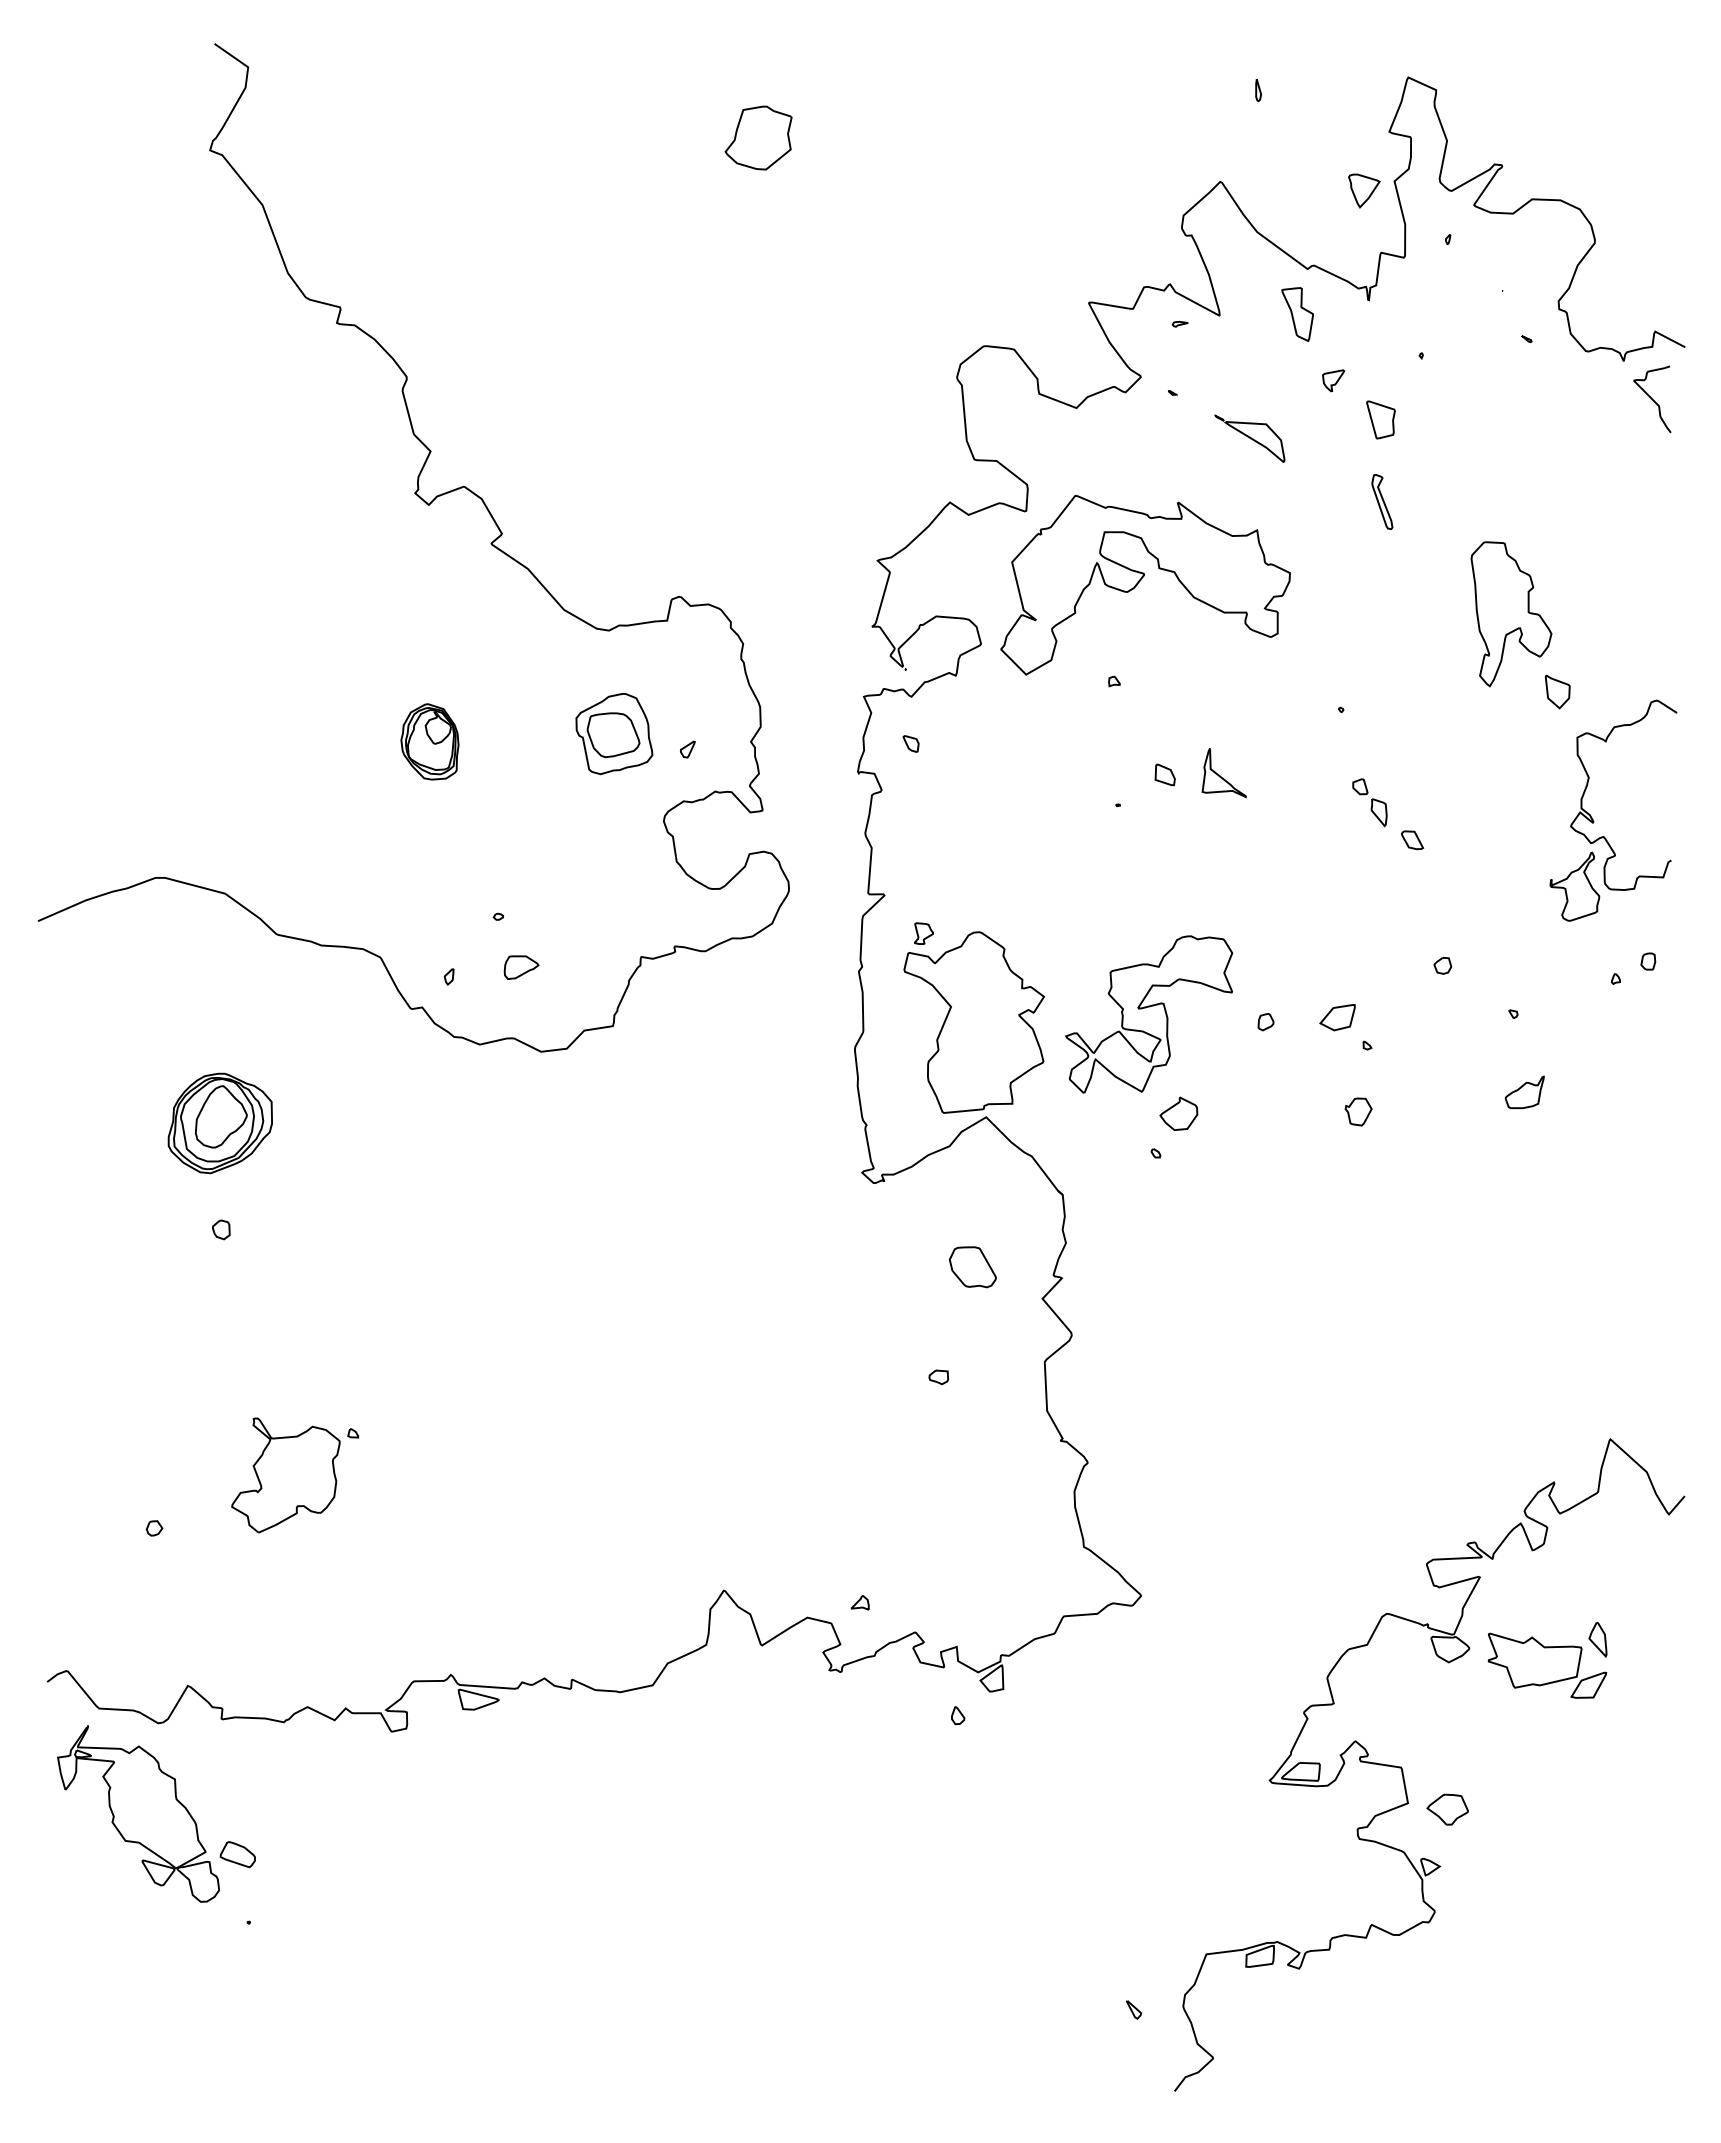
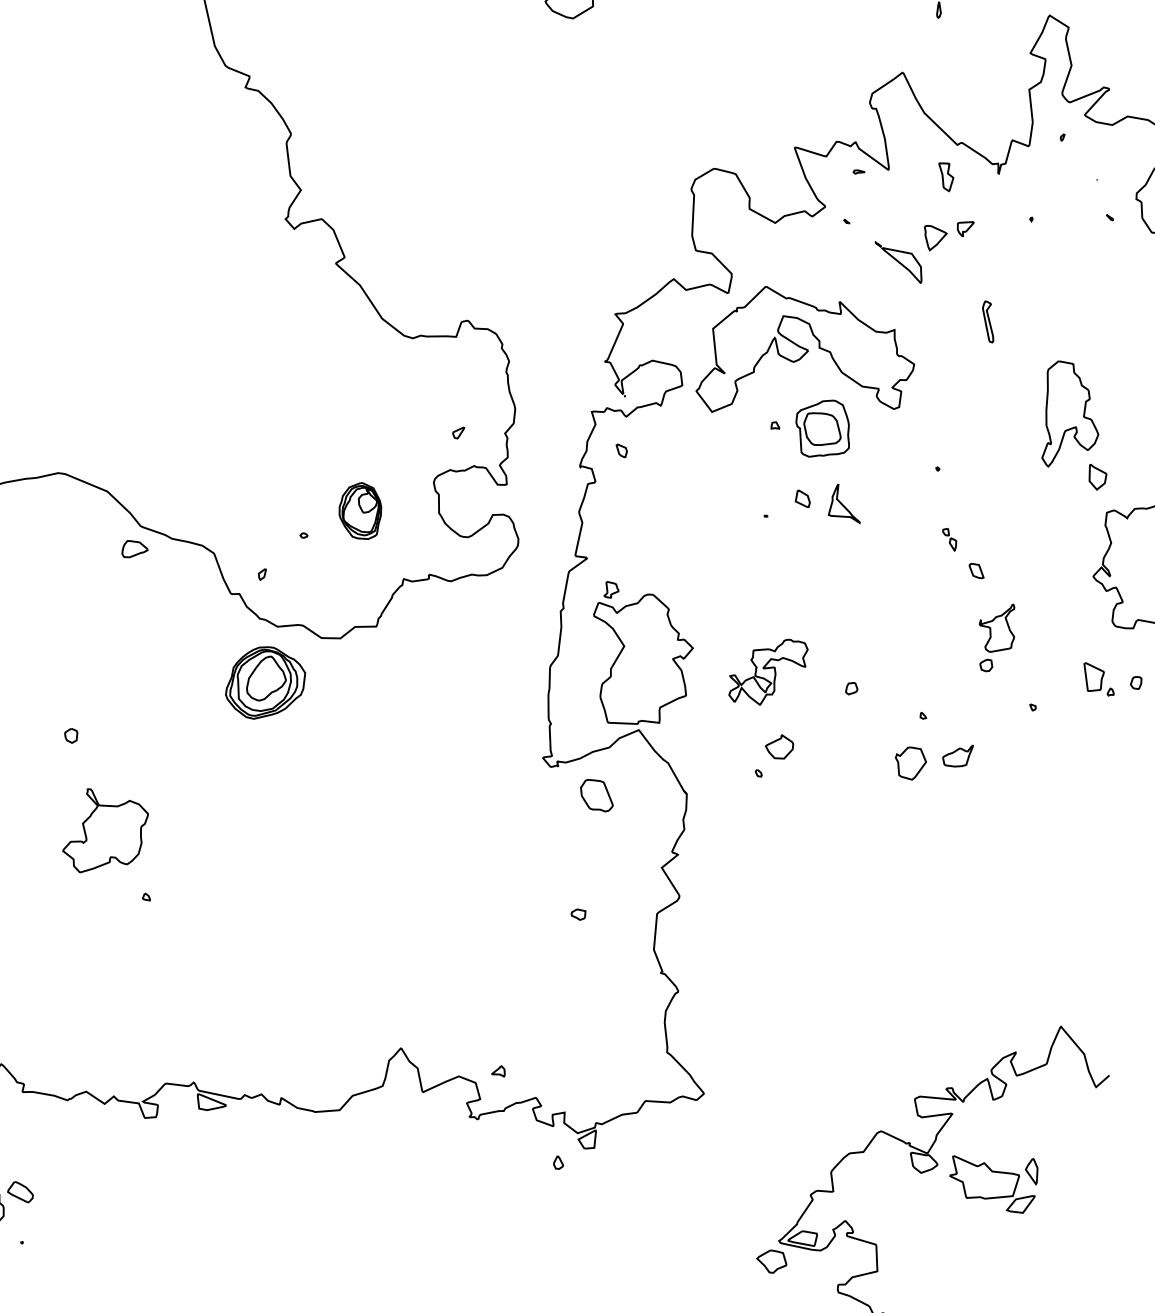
part: (1364, 190) -> (934, 238), moved
part: (1297, 314) -> (945, 176), size x0.7
part: (1380, 419) -> (1092, 677), moved
part: (614, 734) -> (823, 429), moved
part: (429, 741) -> (360, 510), moved
part: (1369, 802) -> (949, 539), size x0.6
part: (1574, 886) -> (997, 627), moved
part: (521, 967) -> (135, 550), moved
part: (1149, 1014) -> (767, 671), size x0.6
part: (1337, 1017) -> (904, 692), removed
part: (1524, 1092) -> (957, 755), moved
part: (1358, 1111) -> (910, 763), size x1.6
part: (219, 1123) -> (265, 683), moved
part: (972, 1267) -> (596, 795), moved
part: (285, 1475) -> (105, 833), moved
part: (1447, 1809) -> (771, 1261), moved

